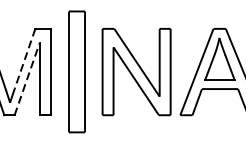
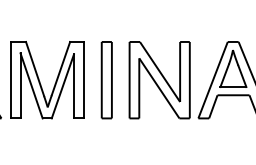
line: (24, 59) -> (60, 69), dashed -> solid
part: (76, 72) -> (106, 80), size x0.71
line: (26, 79) -> (62, 86), dashed -> solid

